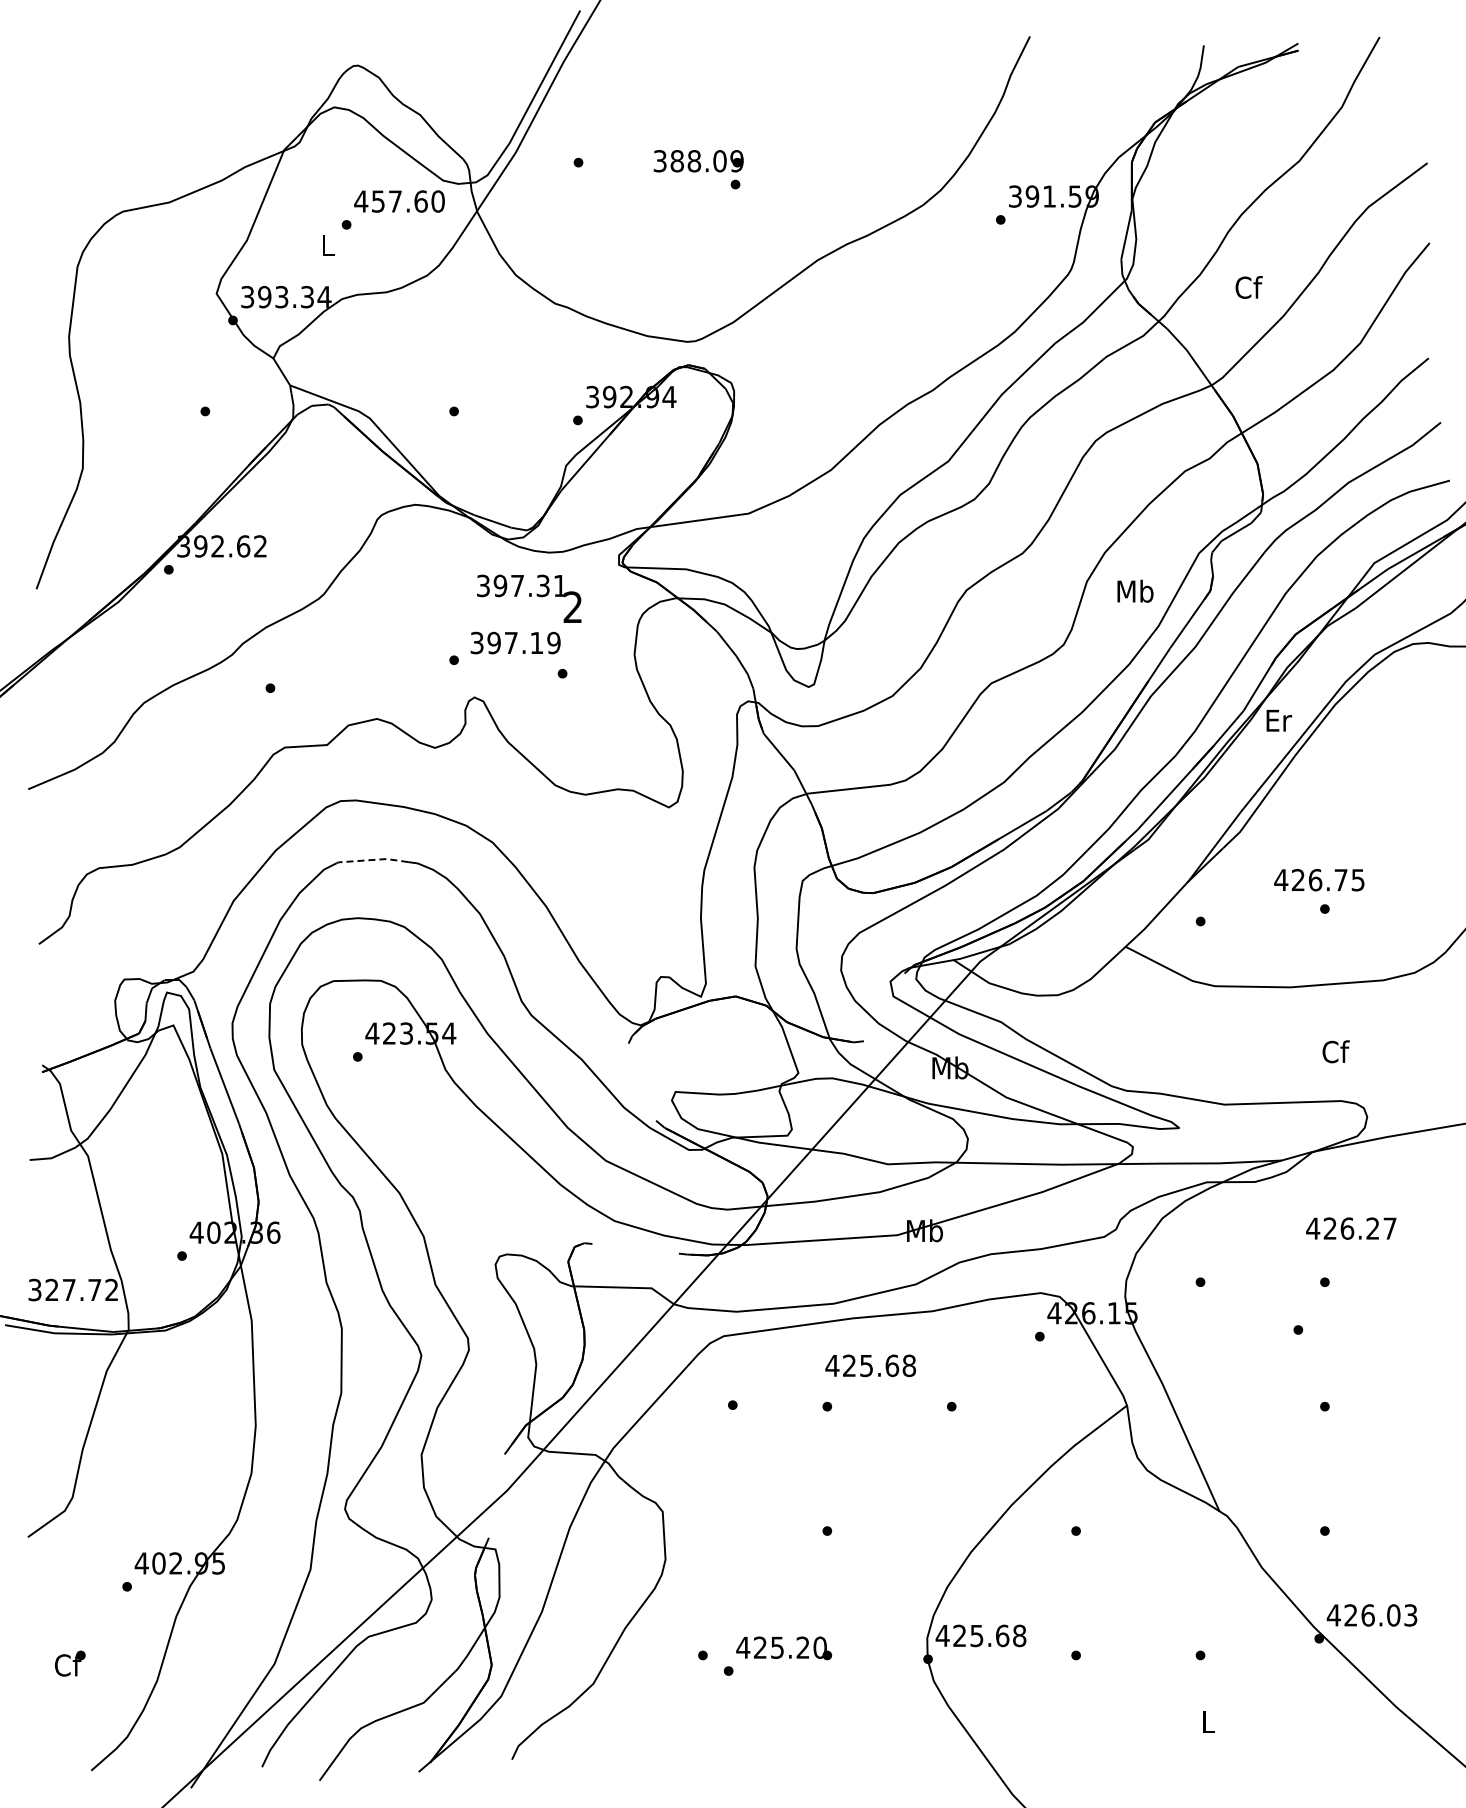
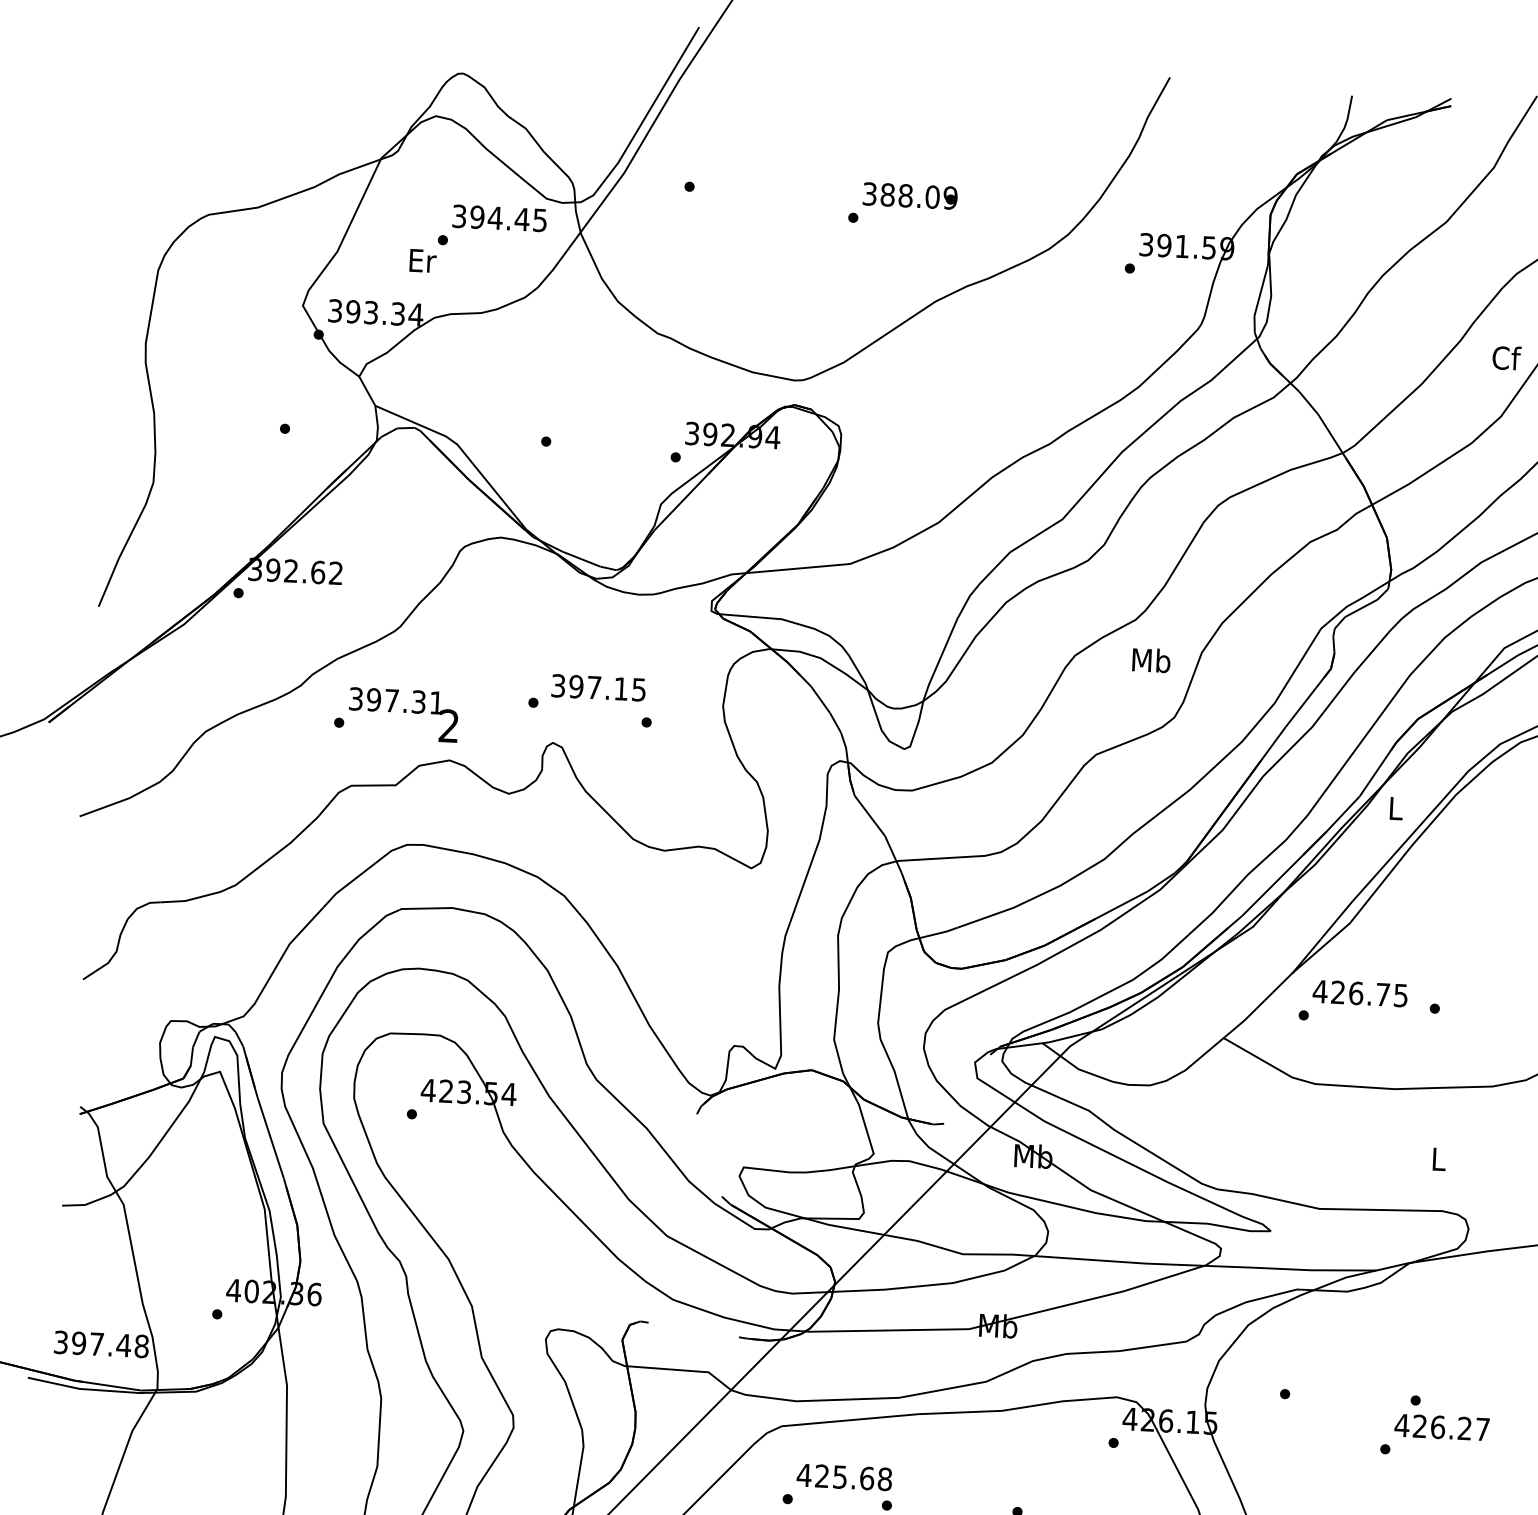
text: (698, 161) -> (910, 196), moved
text: (399, 201) -> (499, 218), 457.60 -> 394.45
text: (328, 245) -> (422, 260), L -> Er
text: (1248, 287) -> (1506, 358), moved
text: (1135, 590) -> (1151, 659), moved
text: (529, 598) -> (403, 714), moved
text: (553, 642) -> (638, 689), 397.19 -> 397.15
text: (1278, 720) -> (1395, 808), Er -> L
line: (371, 860) -> (436, 908), dashed -> solid
text: (1319, 880) -> (1360, 993), moved
text: (1335, 1051) -> (1438, 1158), Cf -> L
text: (1351, 1228) -> (1442, 1427), moved
text: (81, 1289) -> (109, 1344), 327.72 -> 397.48
text: (870, 1365) -> (844, 1476), moved

